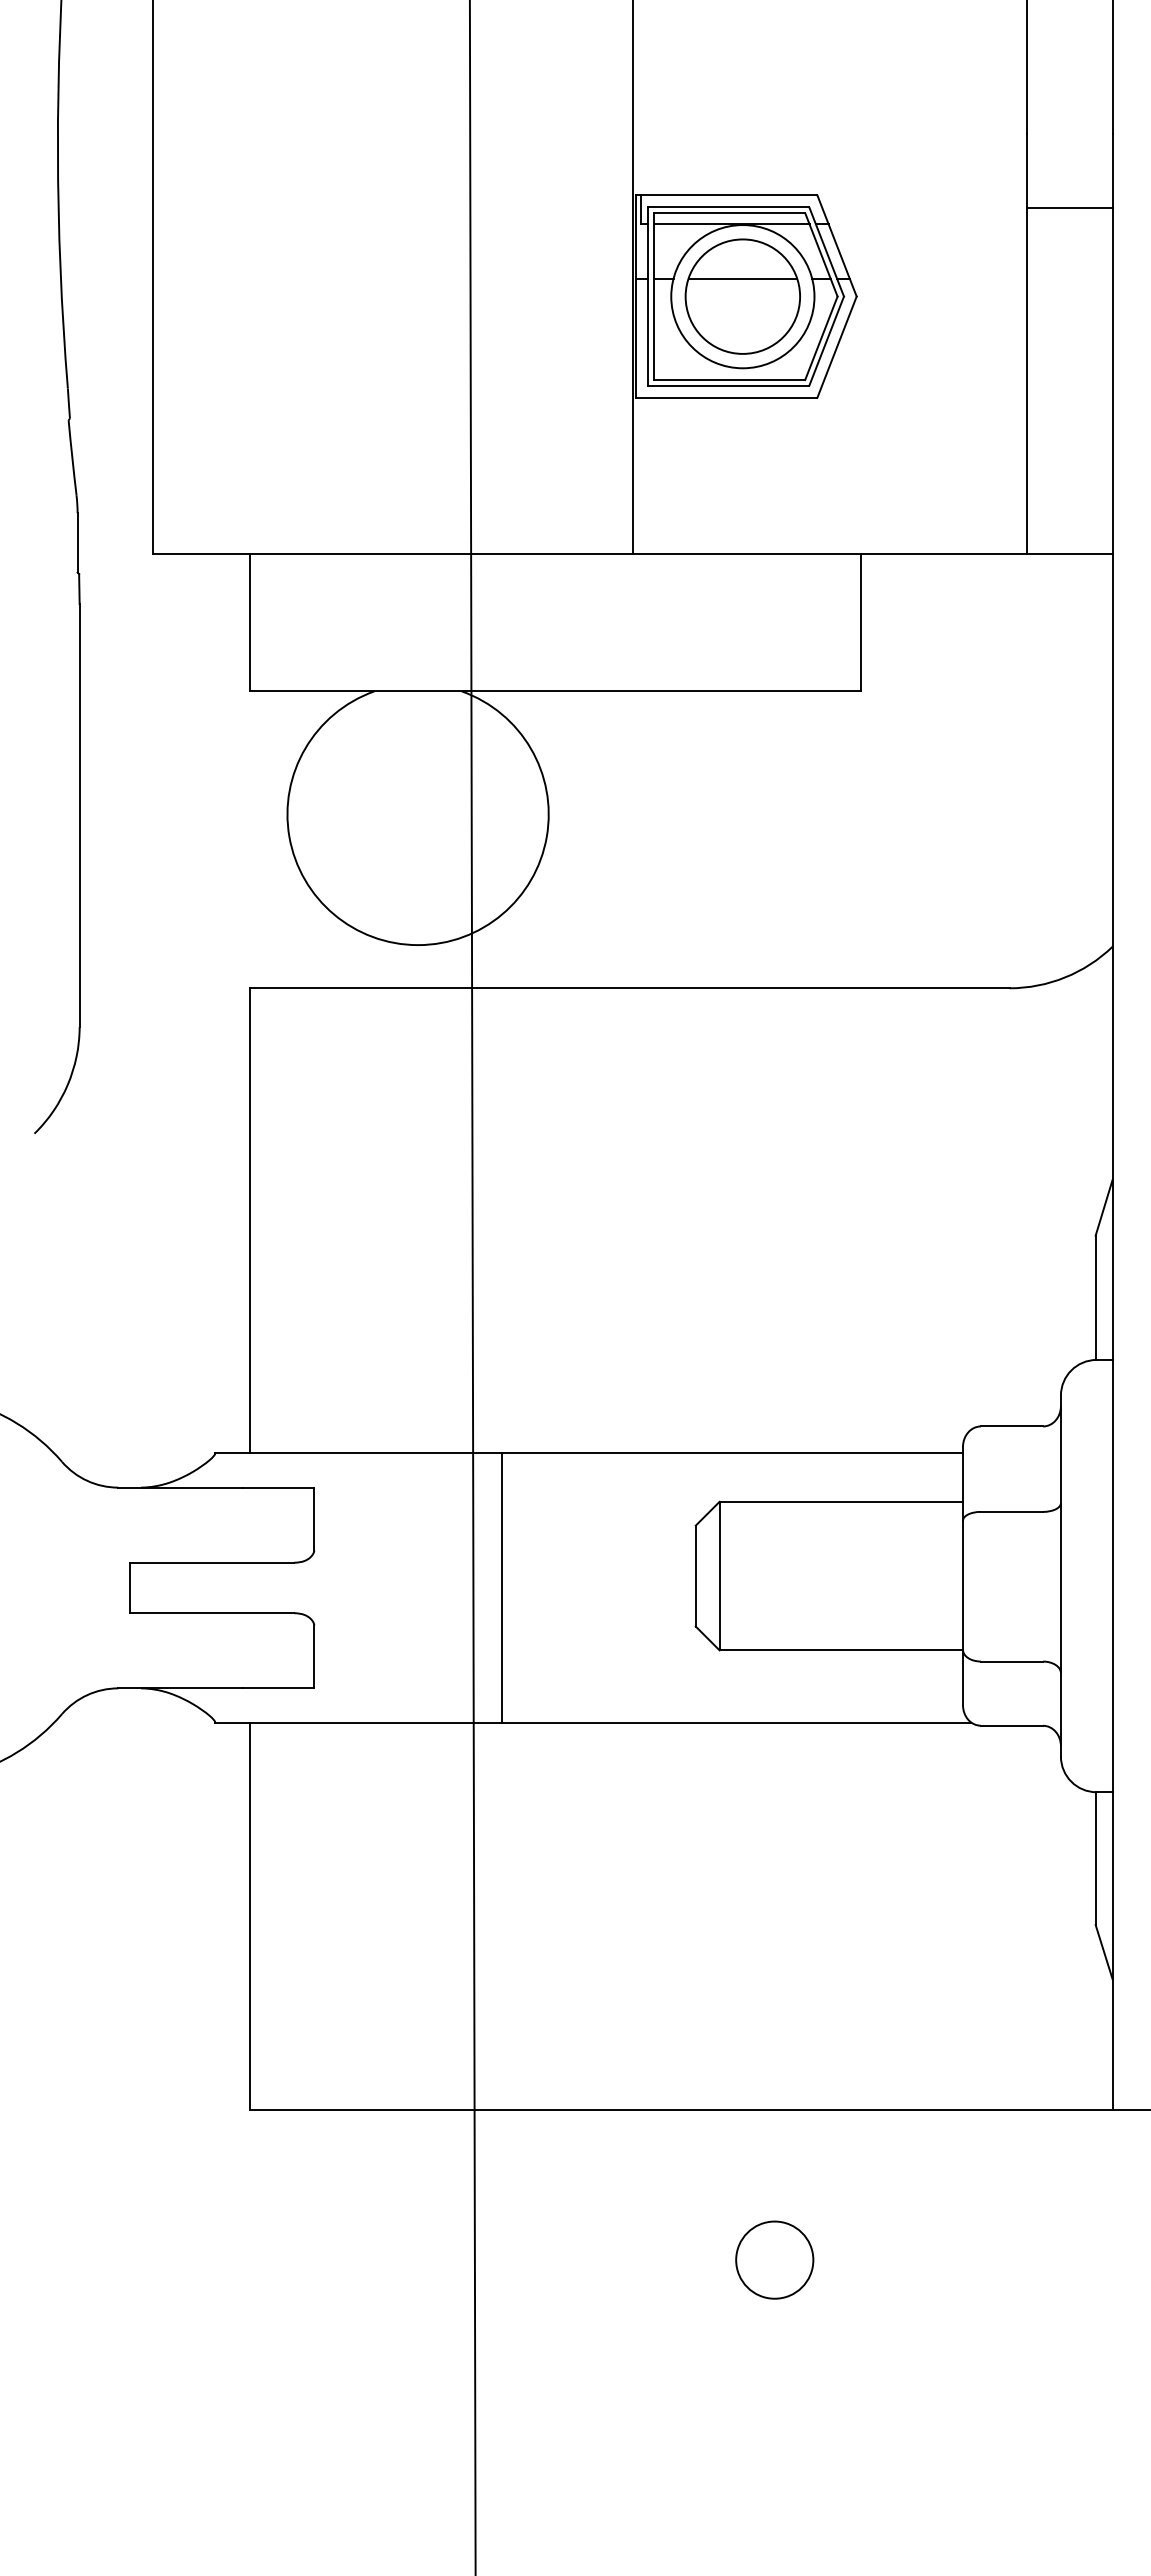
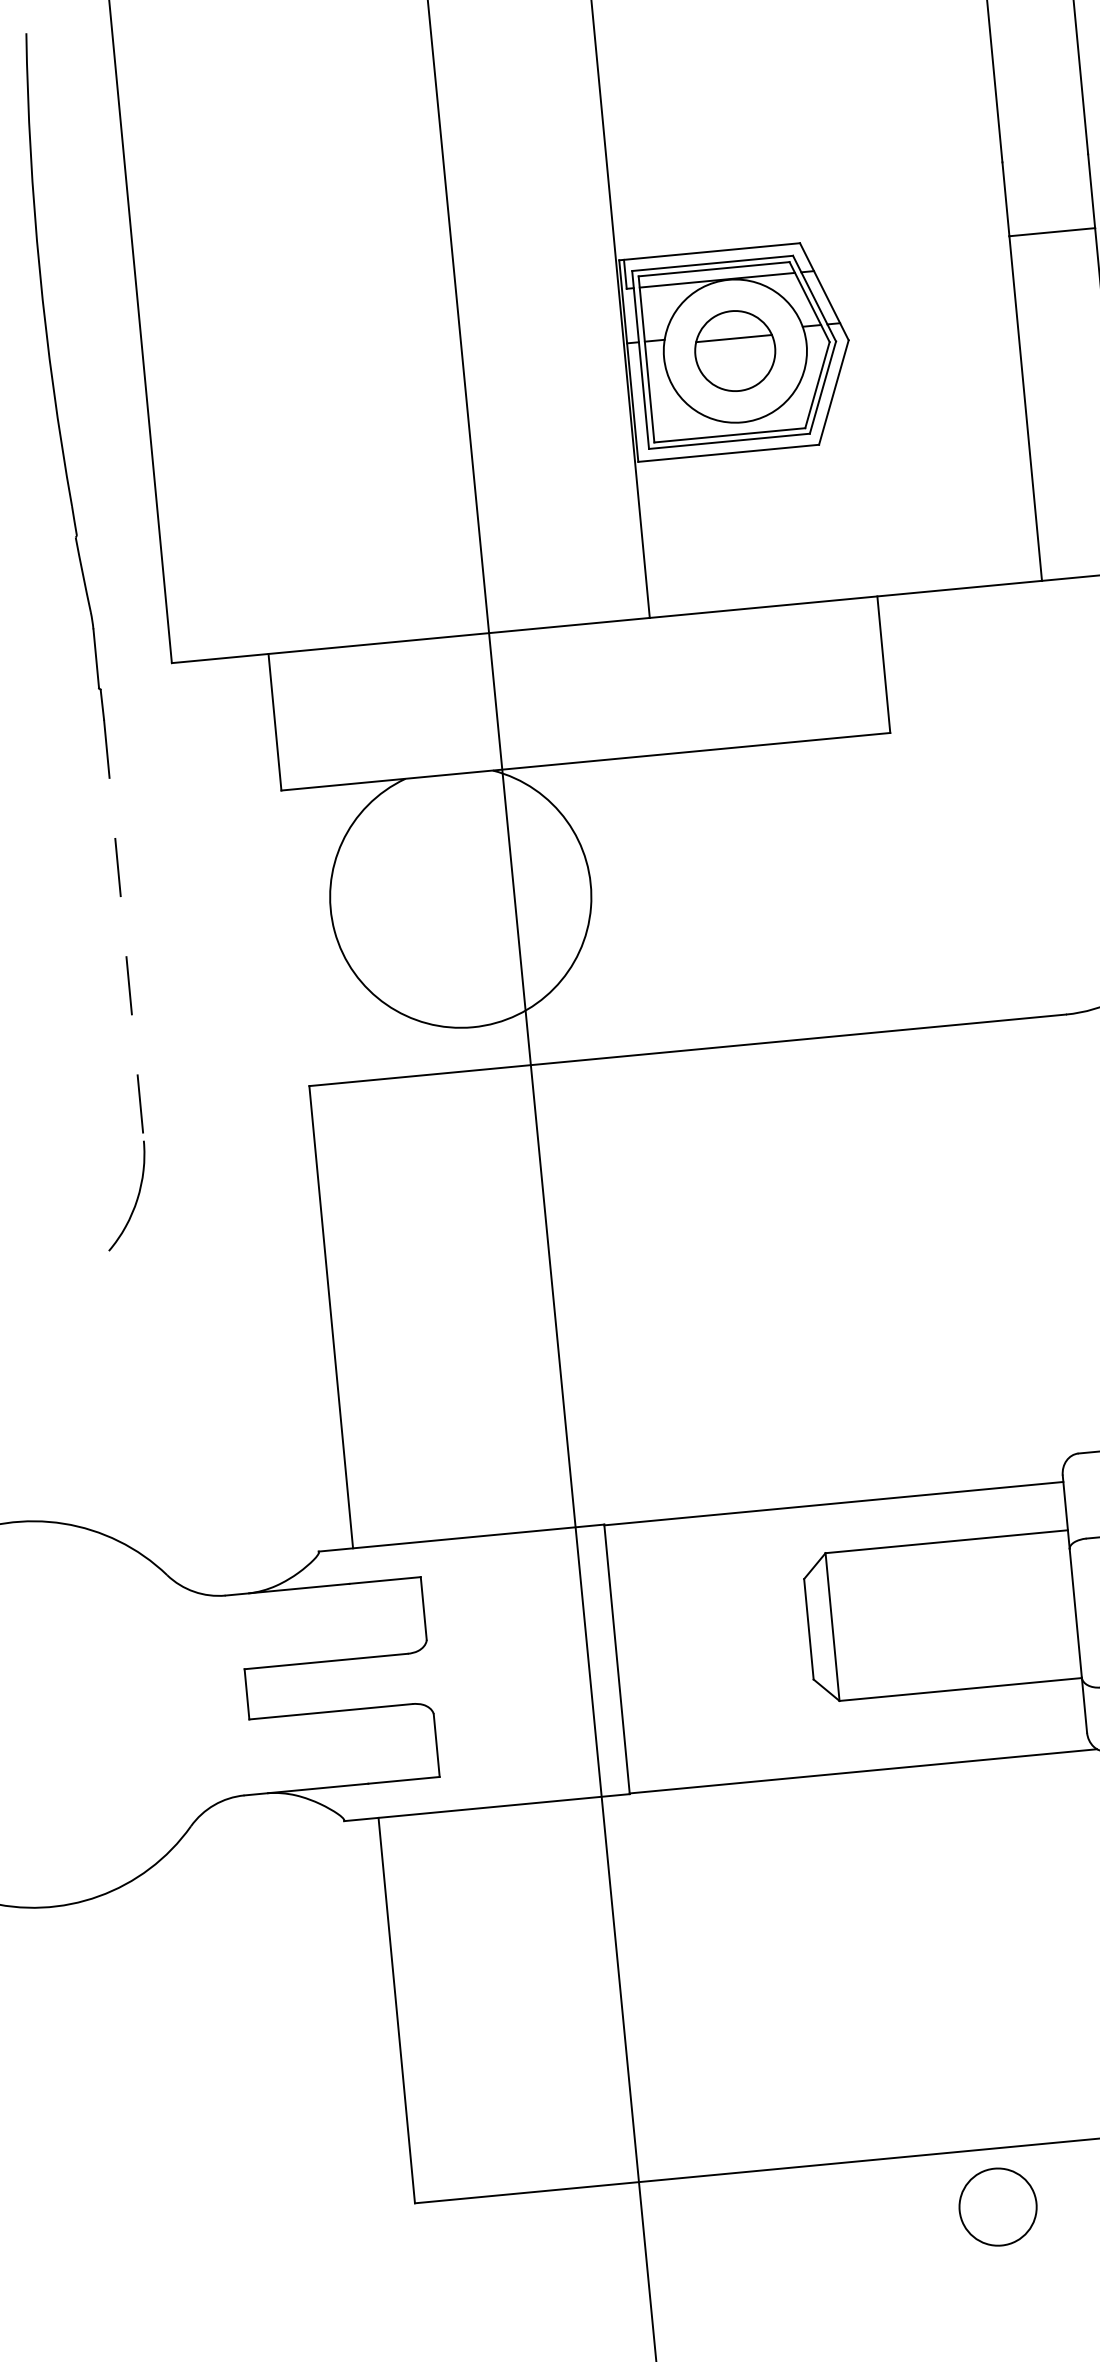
part: (742, 296) -> (734, 350), size x0.7
line: (79, 816) -> (123, 931), solid -> dashed
circle: (774, 2259) -> (997, 2206), moved

